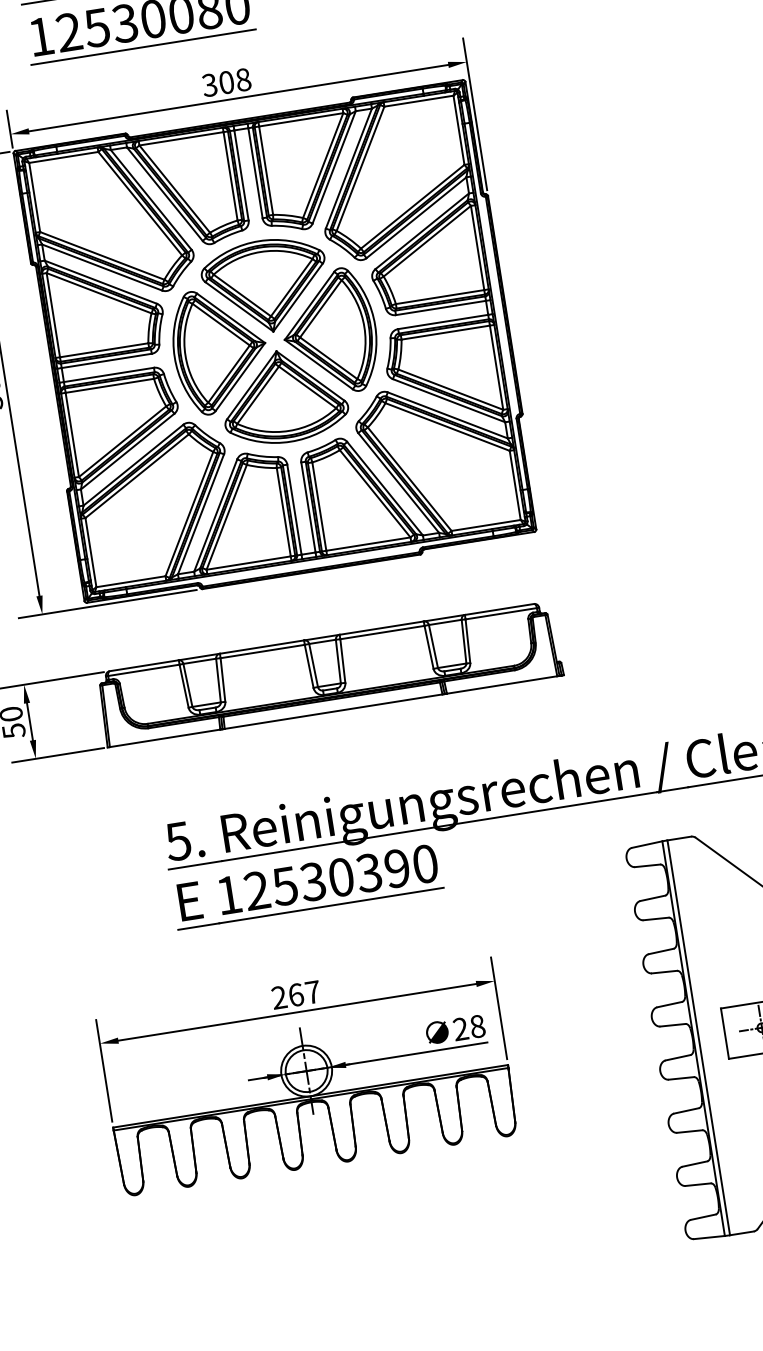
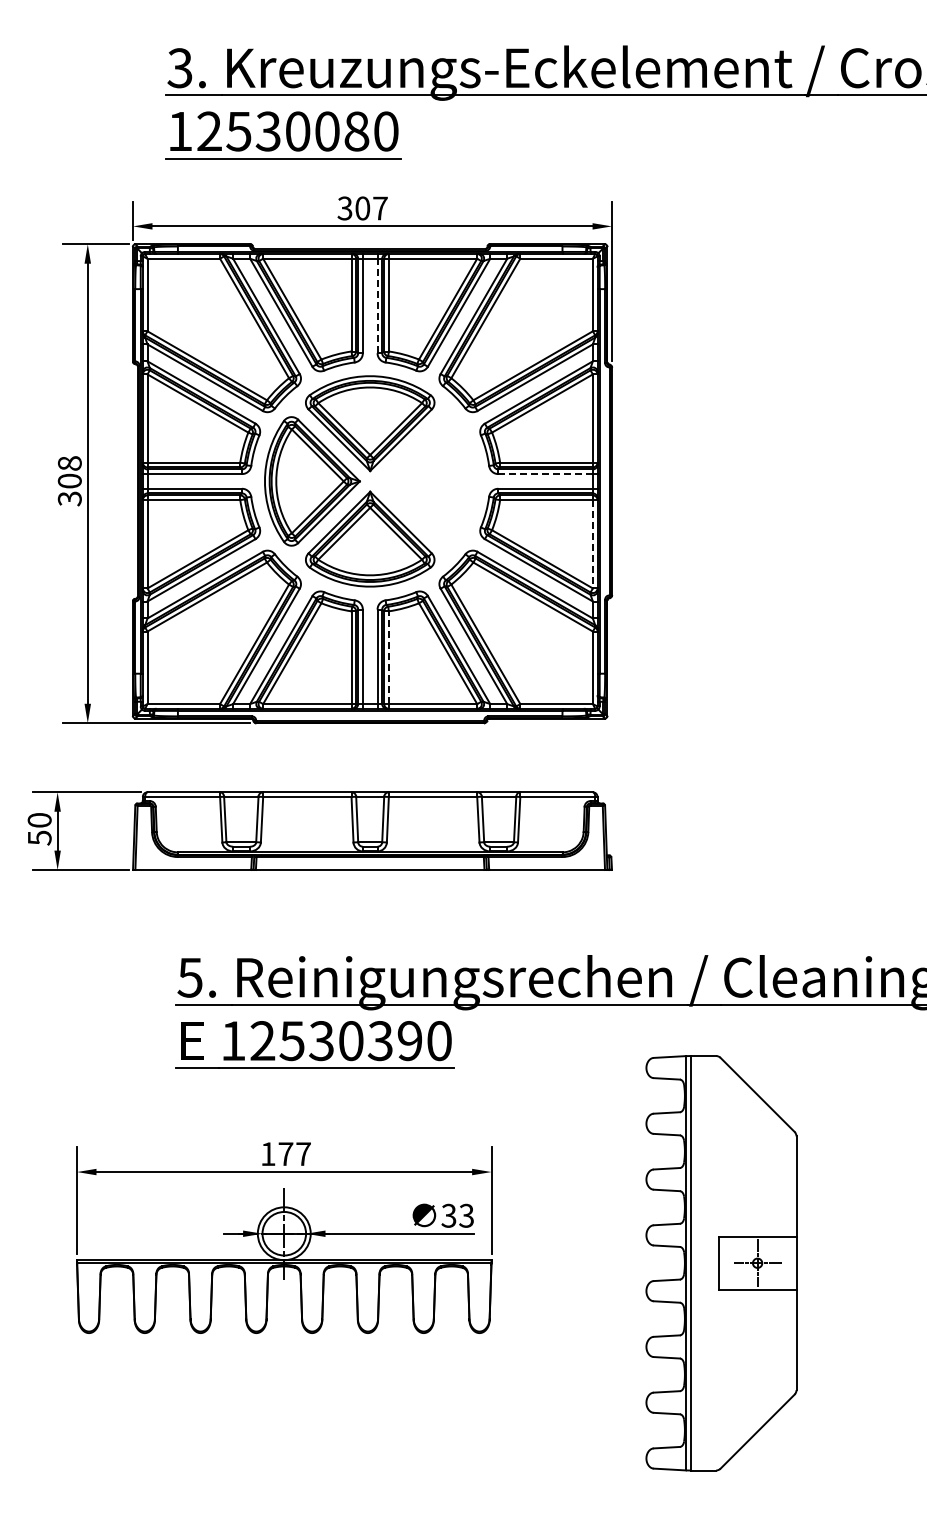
text: (243, 79) -> (380, 208), 308 -> 307
line: (255, 172) -> (377, 305), solid -> dashed
line: (441, 308) -> (546, 474), solid -> dashed
part: (329, 332) -> (427, 481), removed
line: (496, 368) -> (592, 544), solid -> dashed
line: (318, 506) -> (388, 657), solid -> dashed
text: (288, 996) -> (277, 1154), 267 -> 177
text: (468, 1027) -> (457, 1215), 28 -> 33

